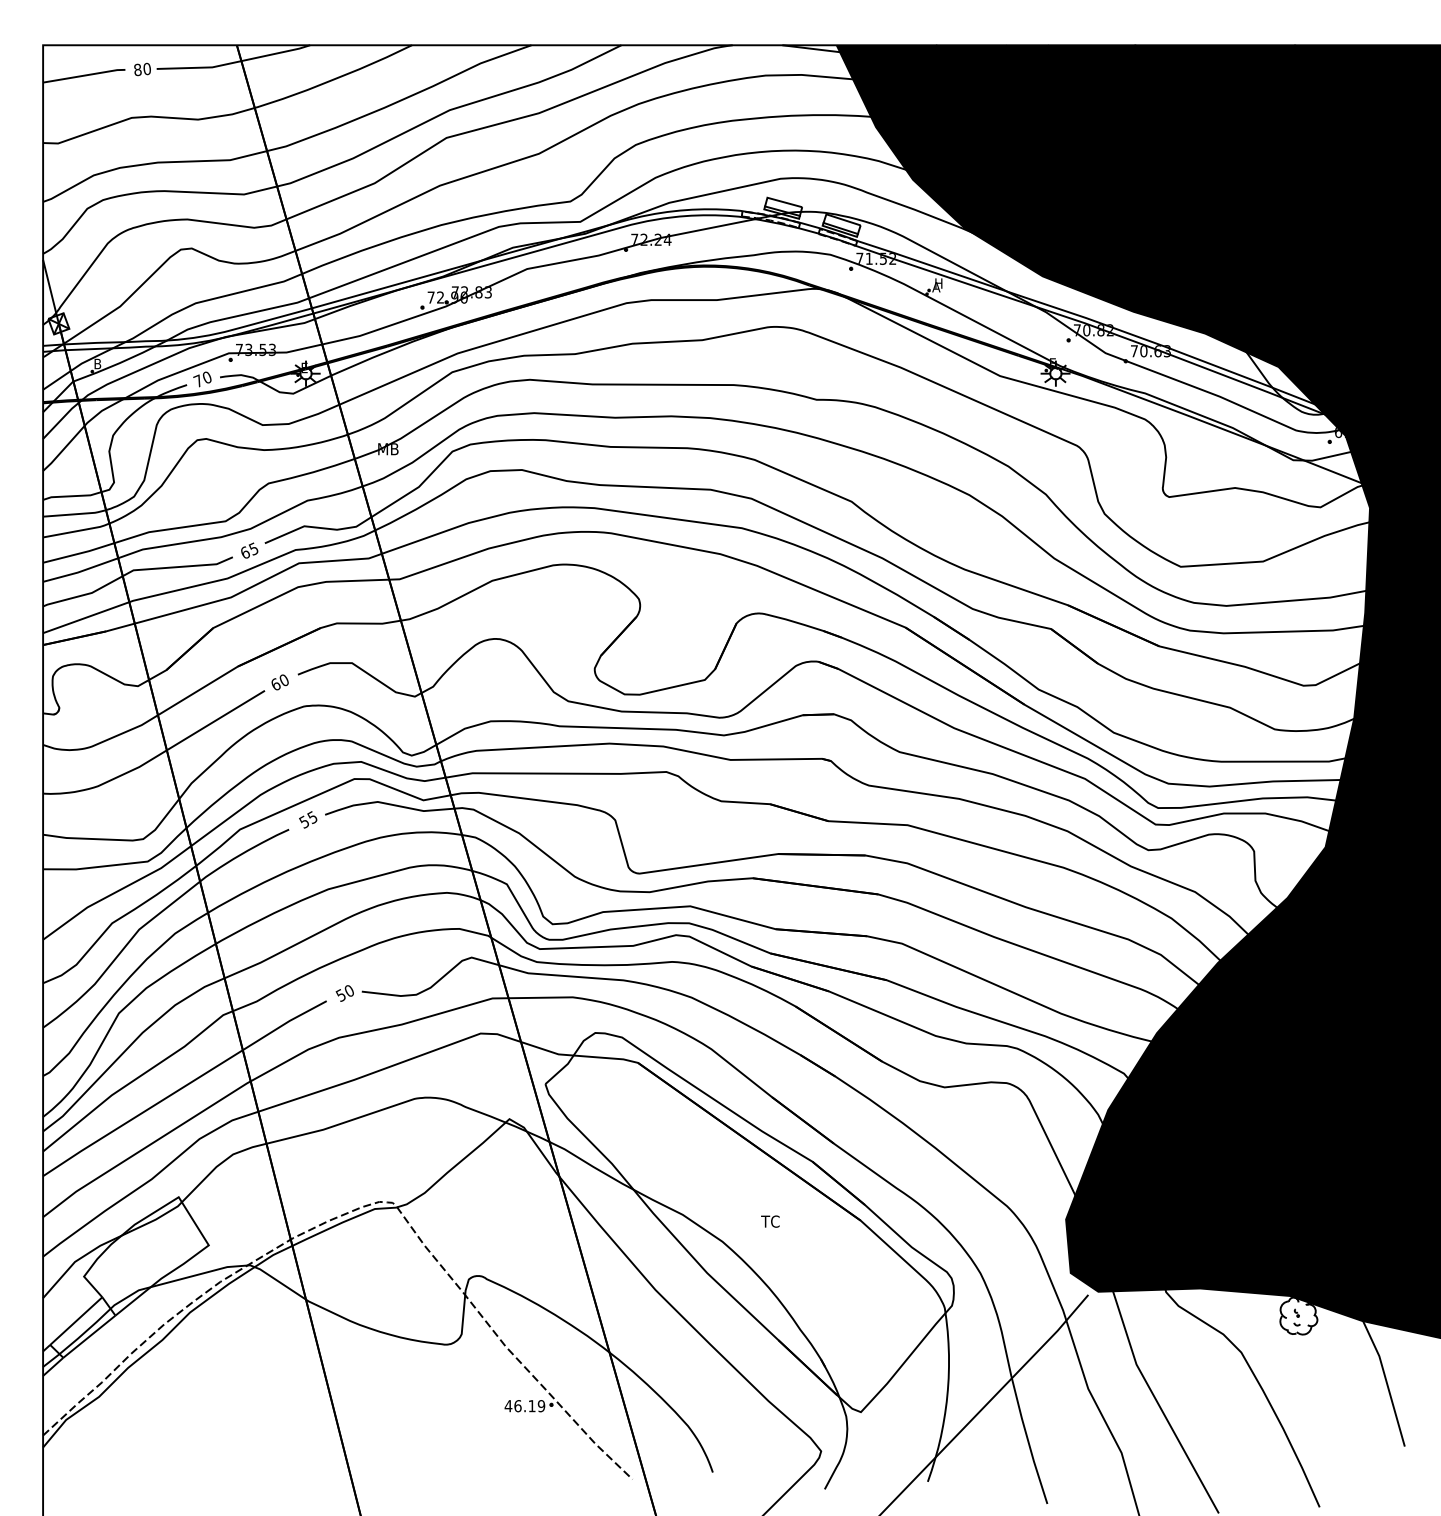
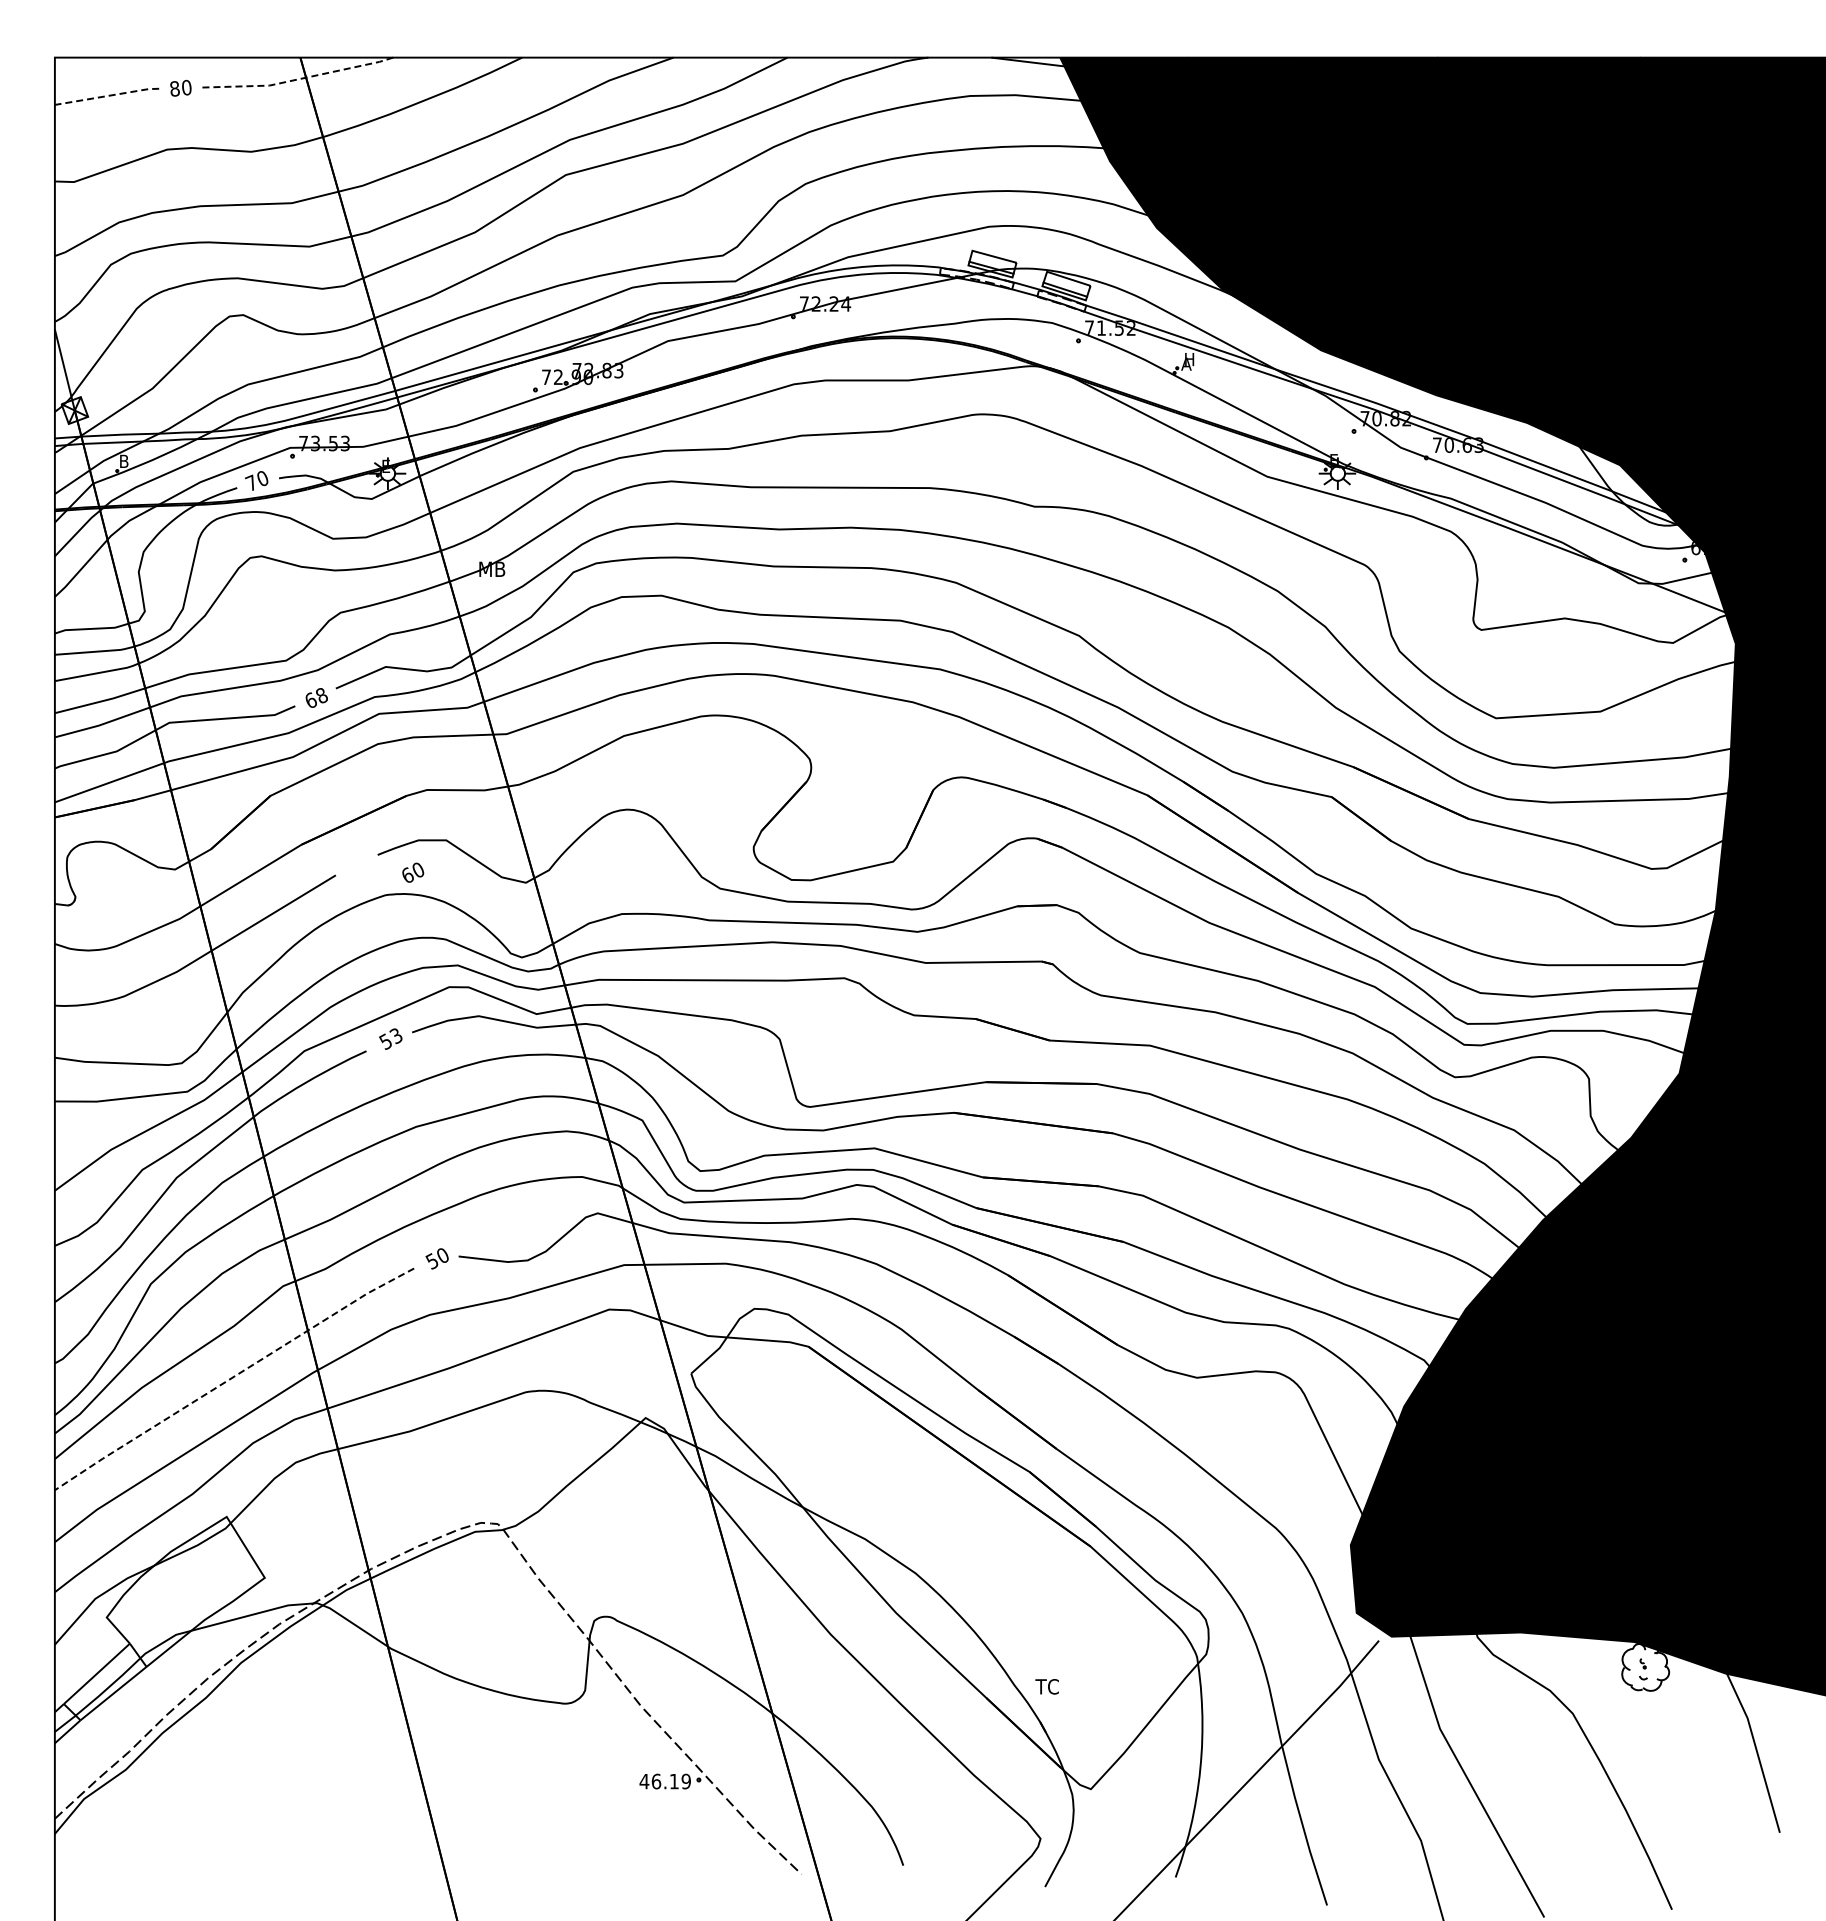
line: (233, 62) -> (296, 79), solid -> dashed
line: (84, 75) -> (107, 96), solid -> dashed
text: (253, 548) -> (321, 695), 65 -> 68
text: (280, 682) -> (413, 872), moved
text: (311, 816) -> (395, 1034), 55 -> 53
line: (184, 1087) -> (233, 1377), solid -> dashed
text: (769, 1221) -> (1046, 1686), moved

